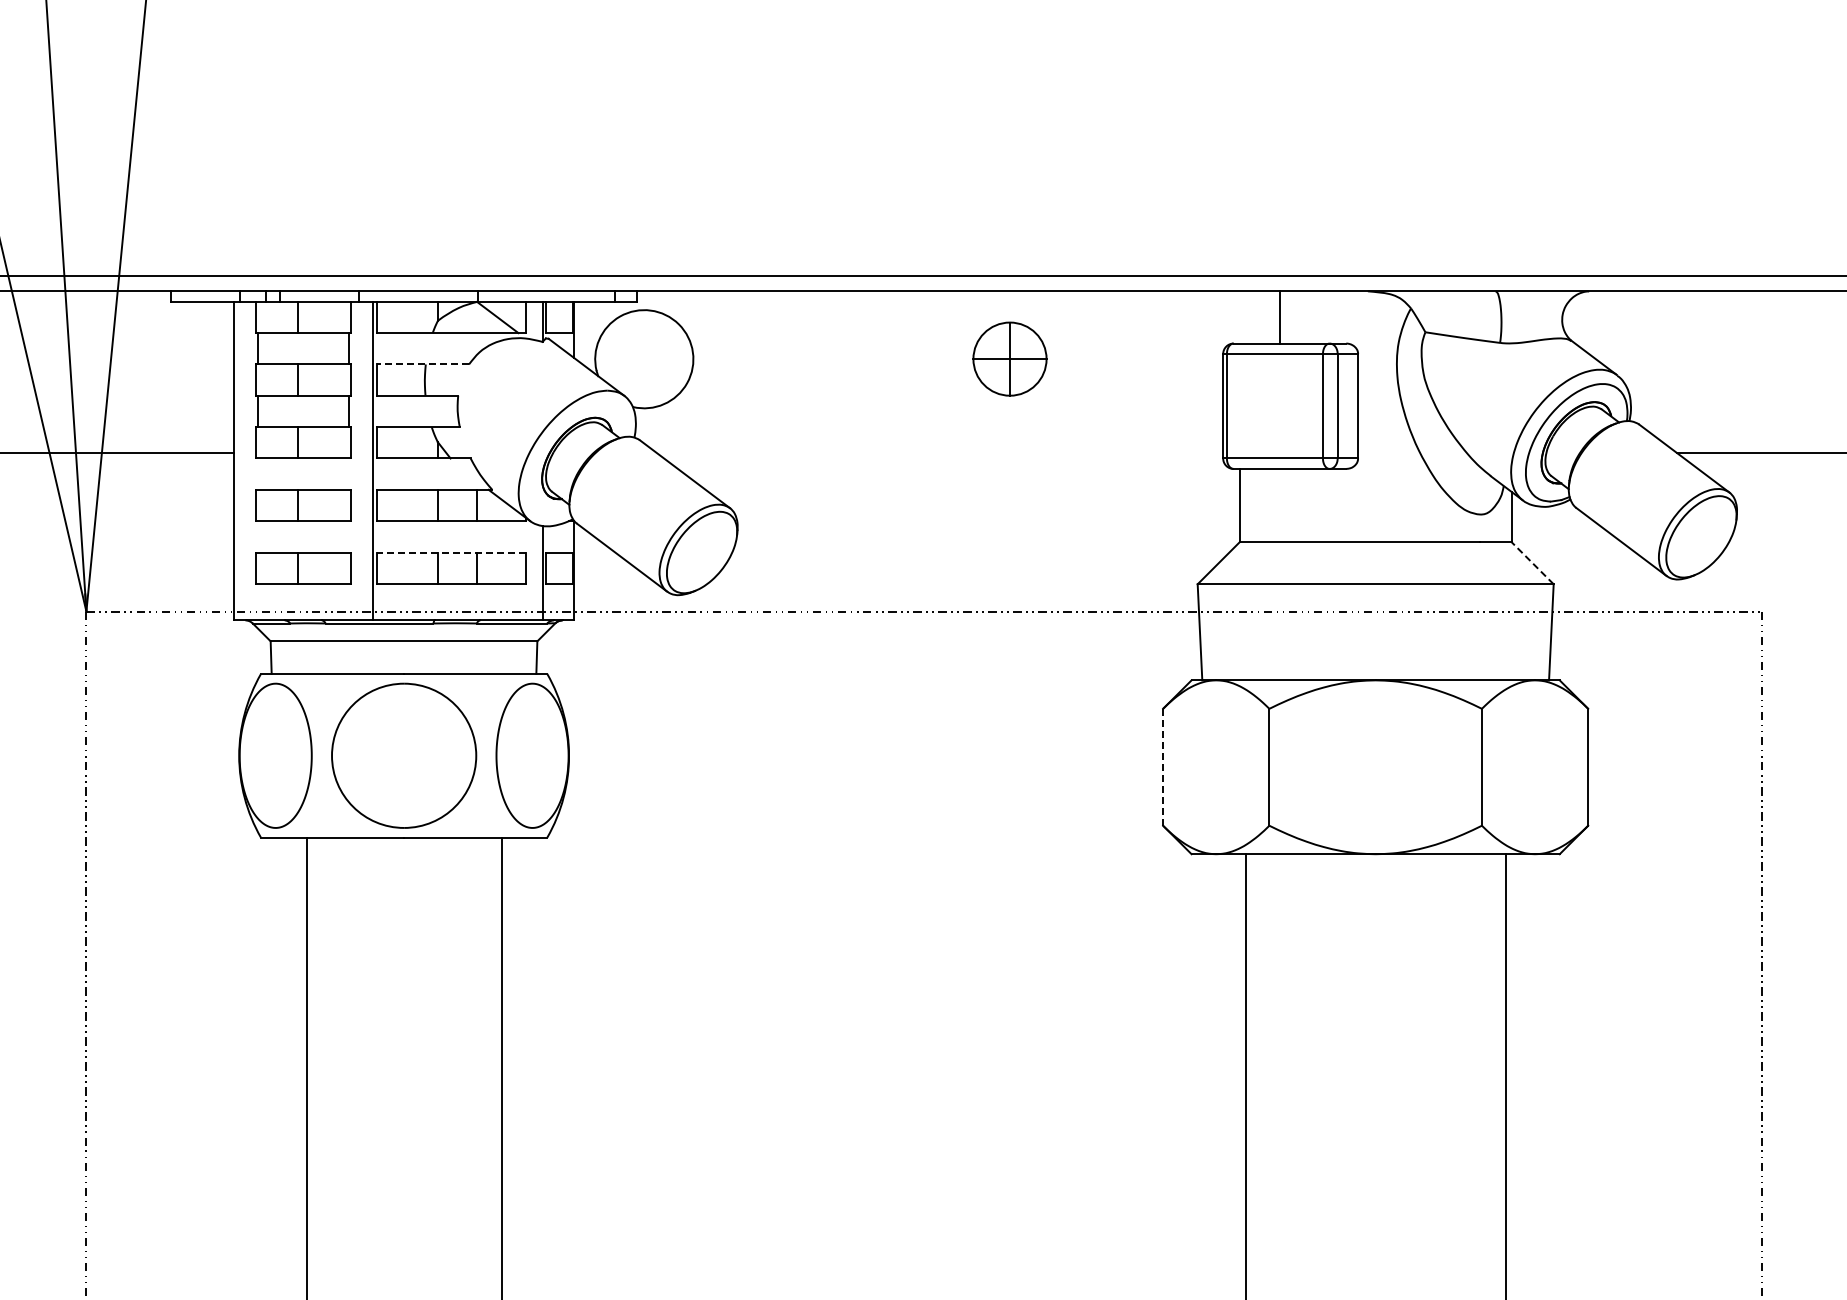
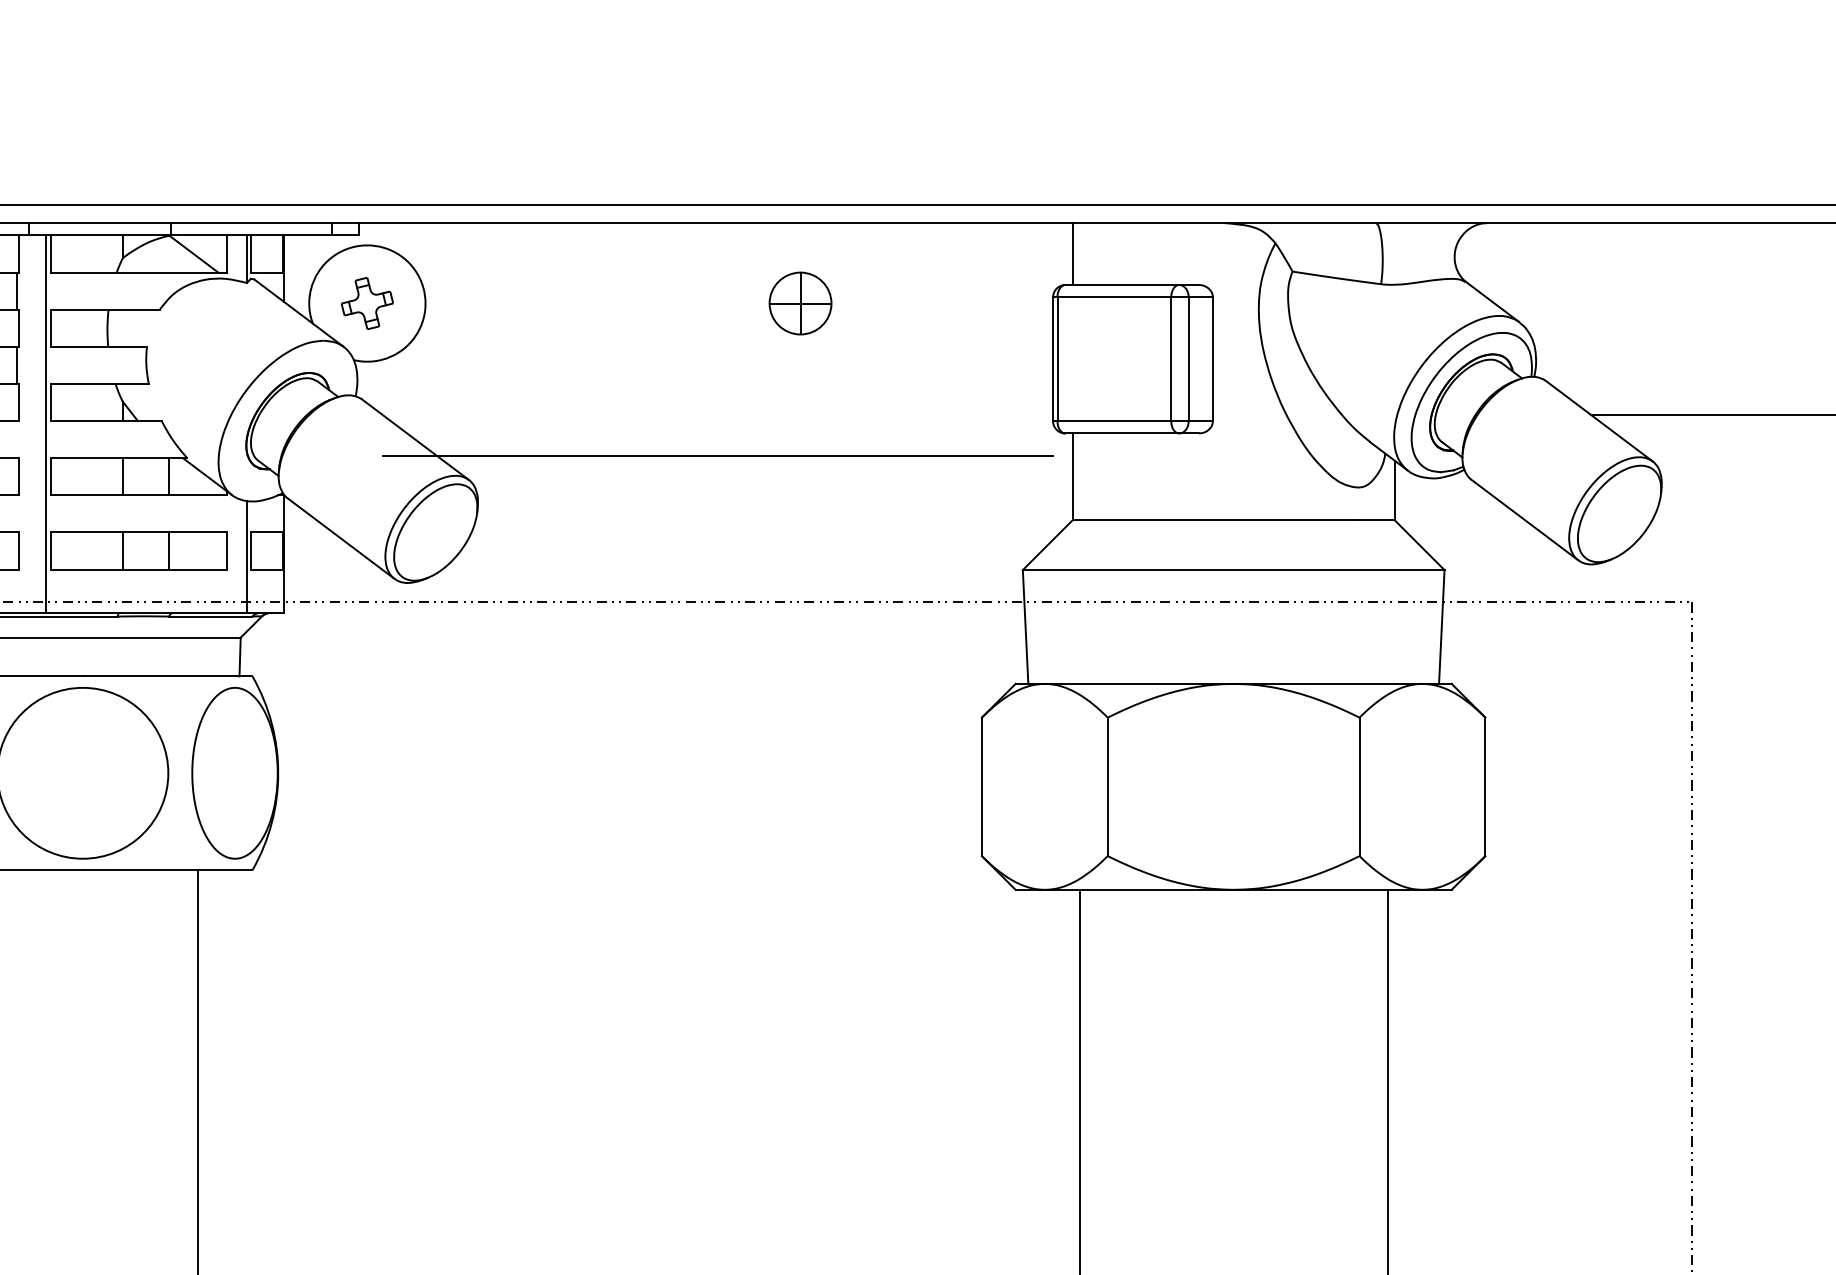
line: (1279, 317) -> (1072, 254), moved
part: (643, 358) -> (366, 302), added
part: (1009, 359) -> (799, 303), size x0.71
line: (423, 364) -> (105, 309), dashed -> solid
line: (940, 487) -> (718, 455), added
line: (450, 552) -> (137, 532), dashed -> solid
line: (1532, 563) -> (1419, 545), dashed -> solid
line: (1163, 766) -> (982, 785), dashed -> solid

